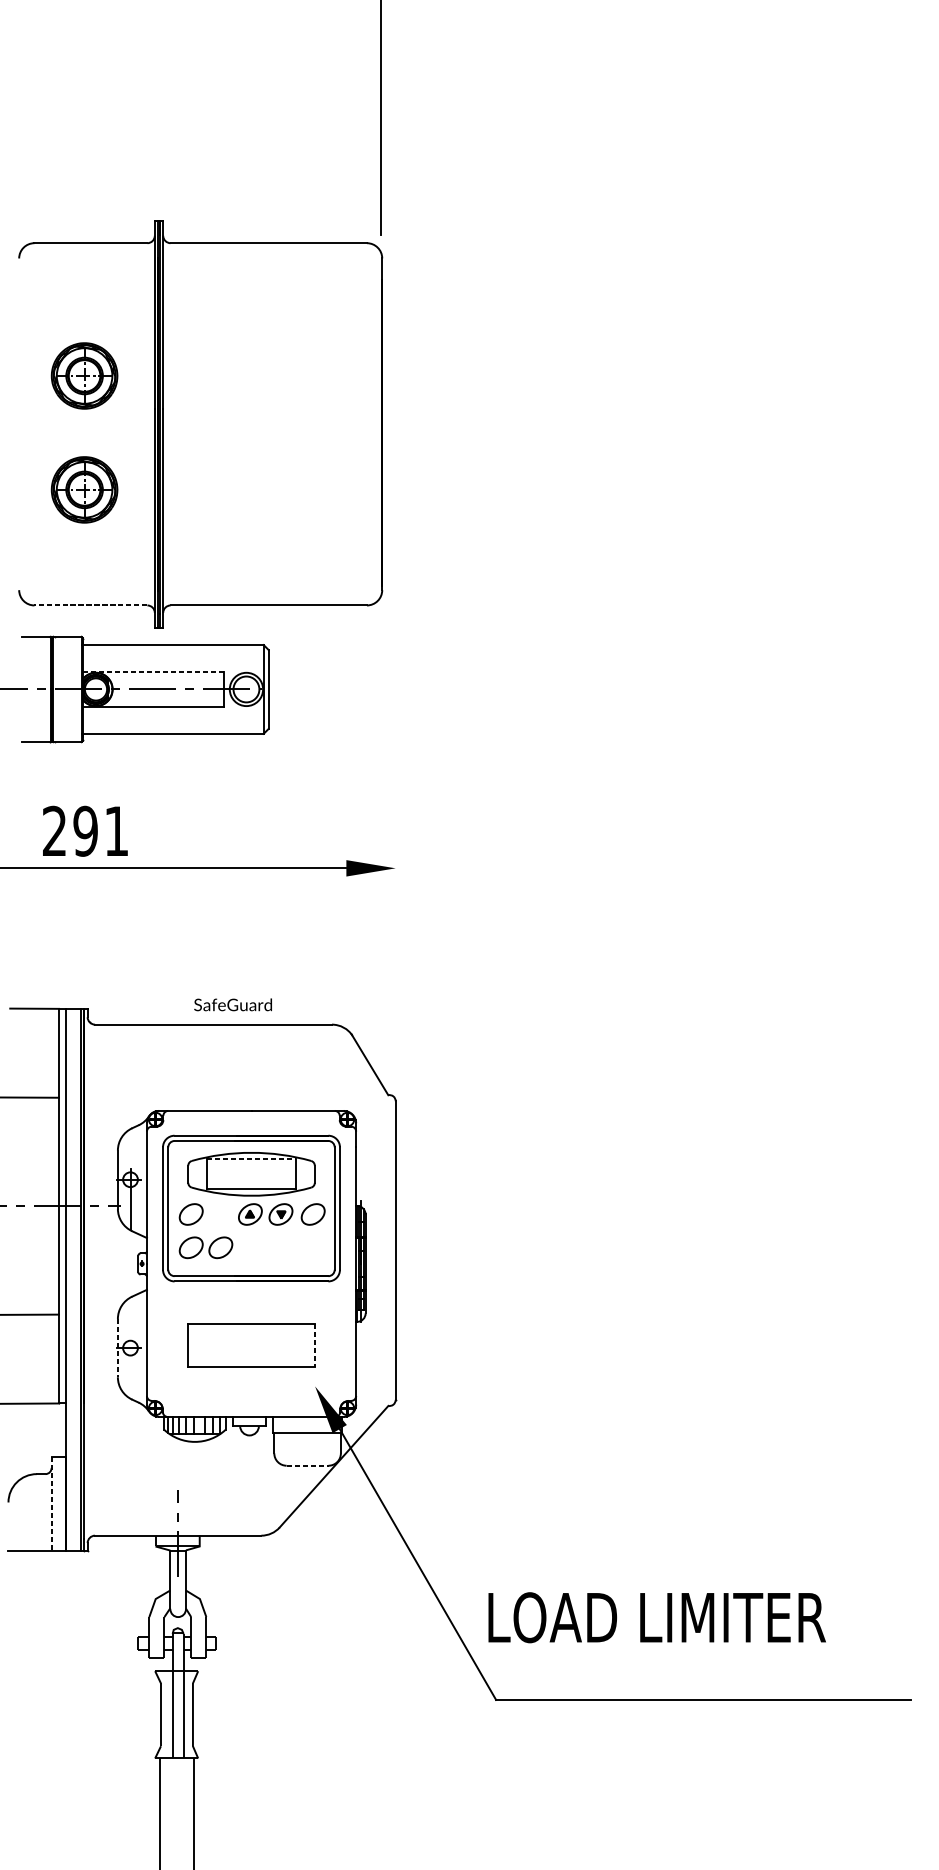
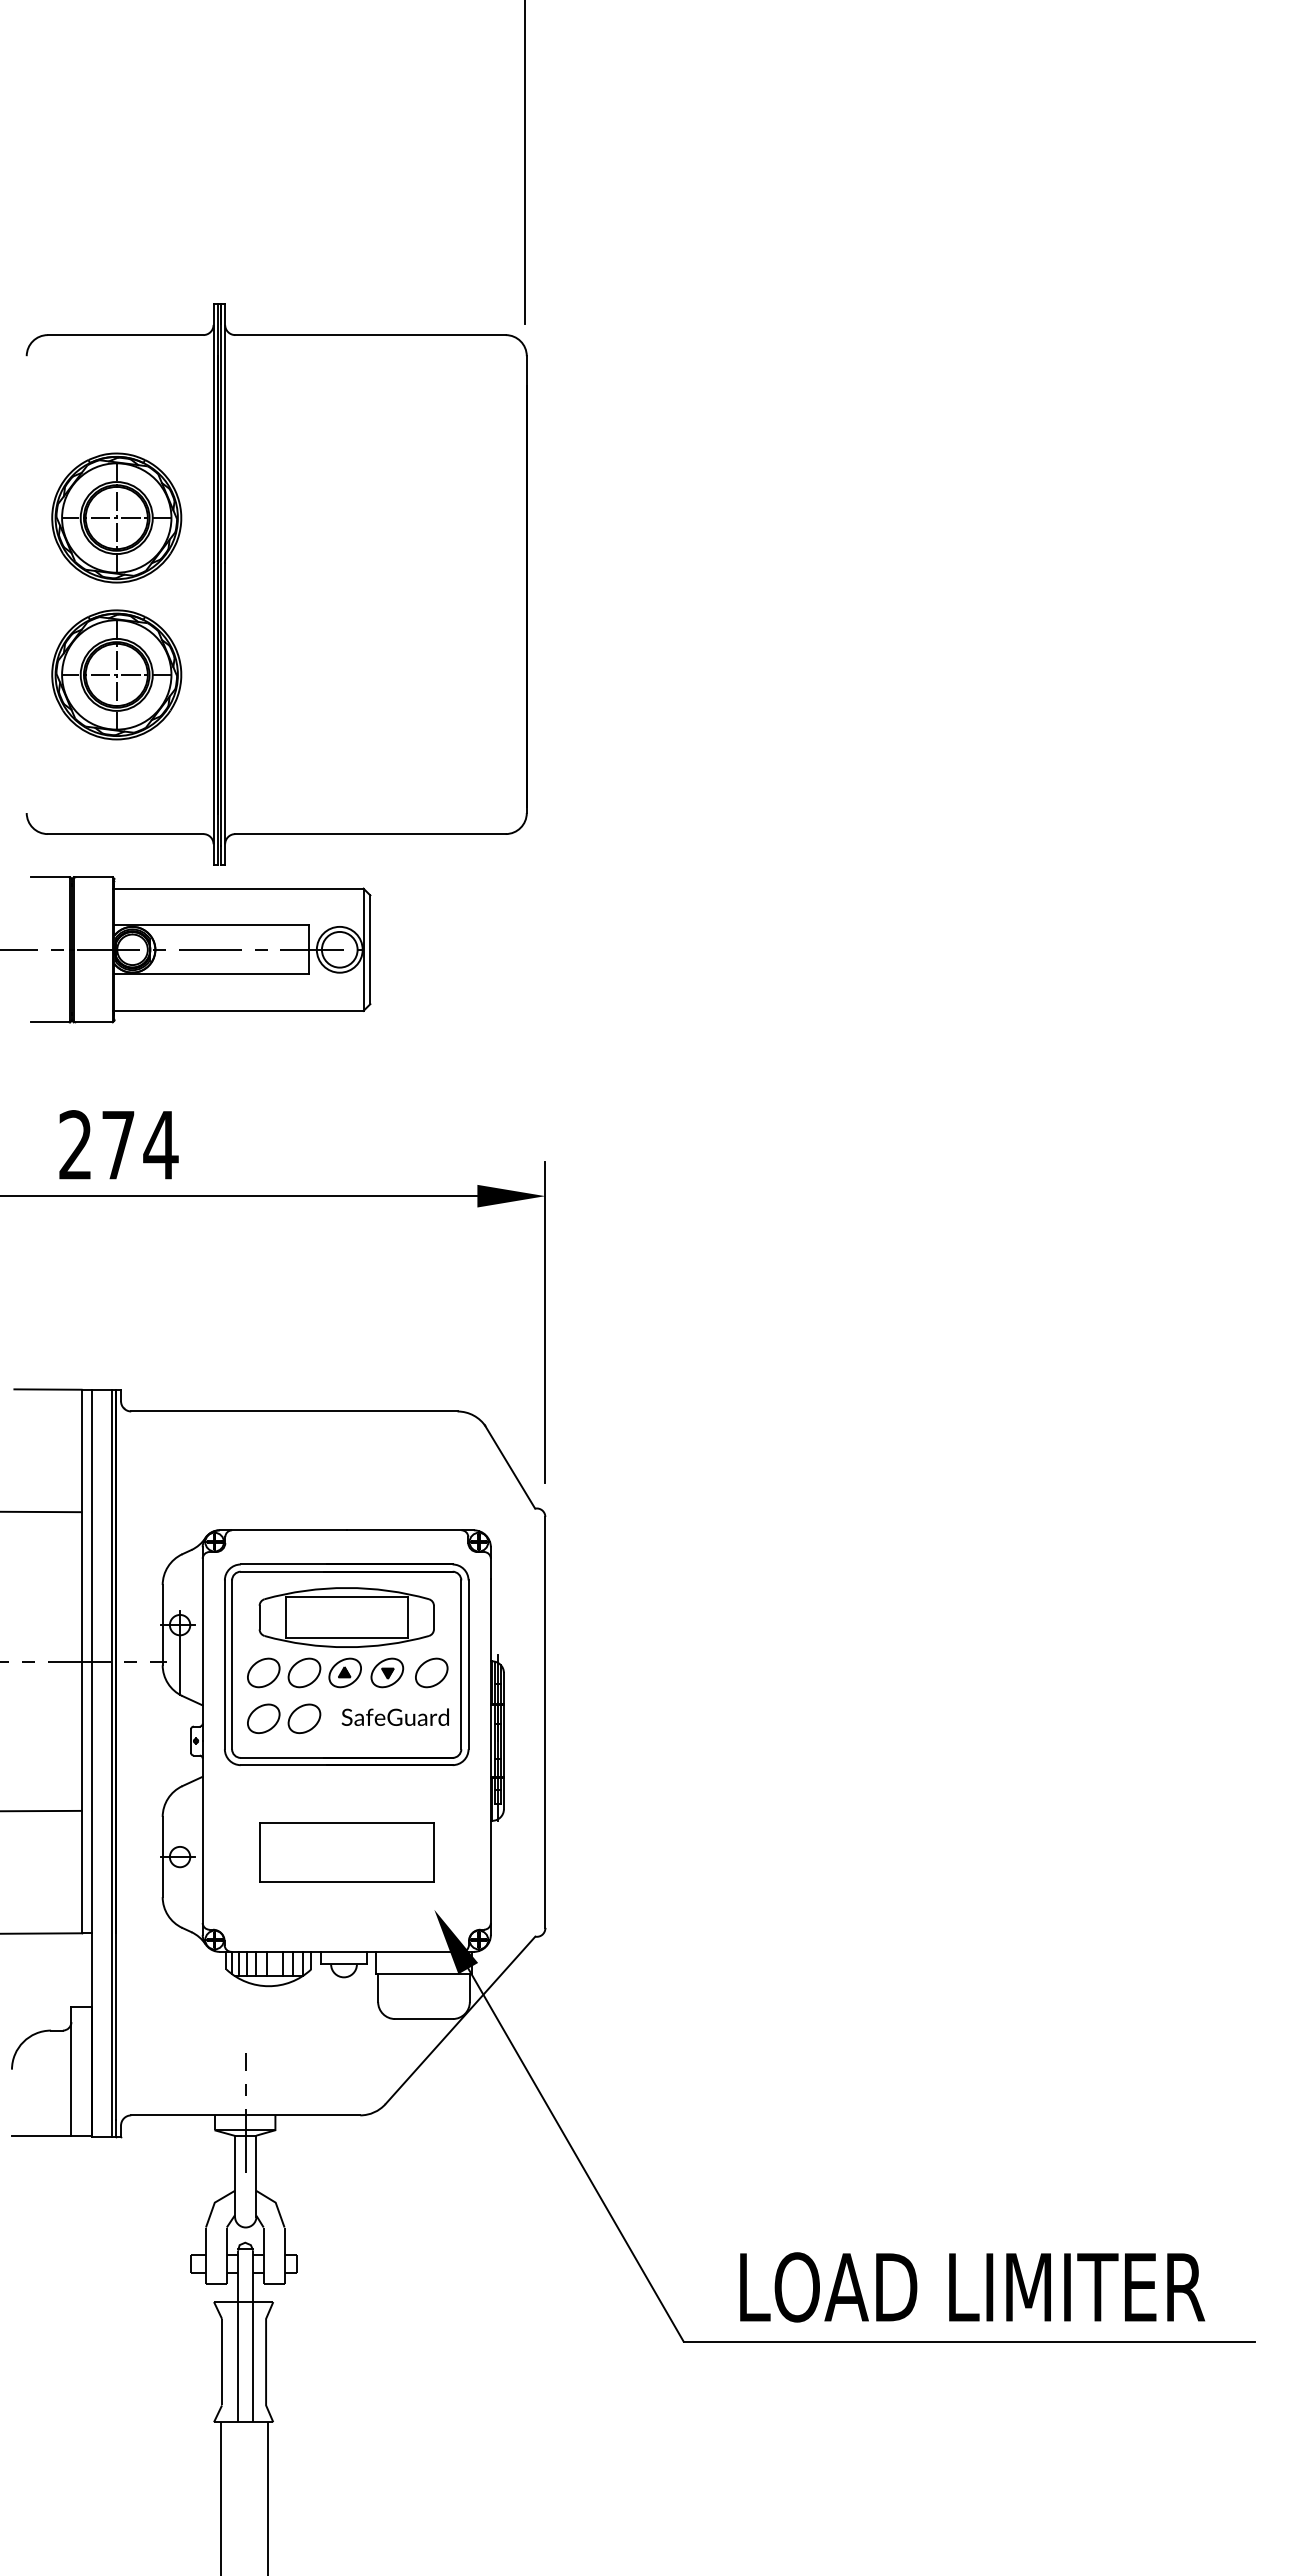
part: (84, 375) -> (116, 517), size x1.43
part: (84, 489) -> (116, 674), size x1.43
line: (90, 605) -> (125, 834), dashed -> solid
line: (154, 671) -> (212, 925), dashed -> solid
text: (101, 831) -> (139, 1145), 291 -> 274
line: (395, 960) -> (545, 1322), added
text: (232, 1004) -> (394, 1716), moved
line: (251, 1159) -> (346, 1597), dashed -> solid
part: (220, 1214) -> (304, 1672), added
line: (314, 1344) -> (433, 1852), dashed -> solid
line: (117, 1348) -> (162, 1857), dashed -> solid
line: (307, 1466) -> (424, 2019), dashed -> solid
line: (51, 1503) -> (71, 2071), dashed -> solid
text: (657, 1617) -> (972, 2287), moved

